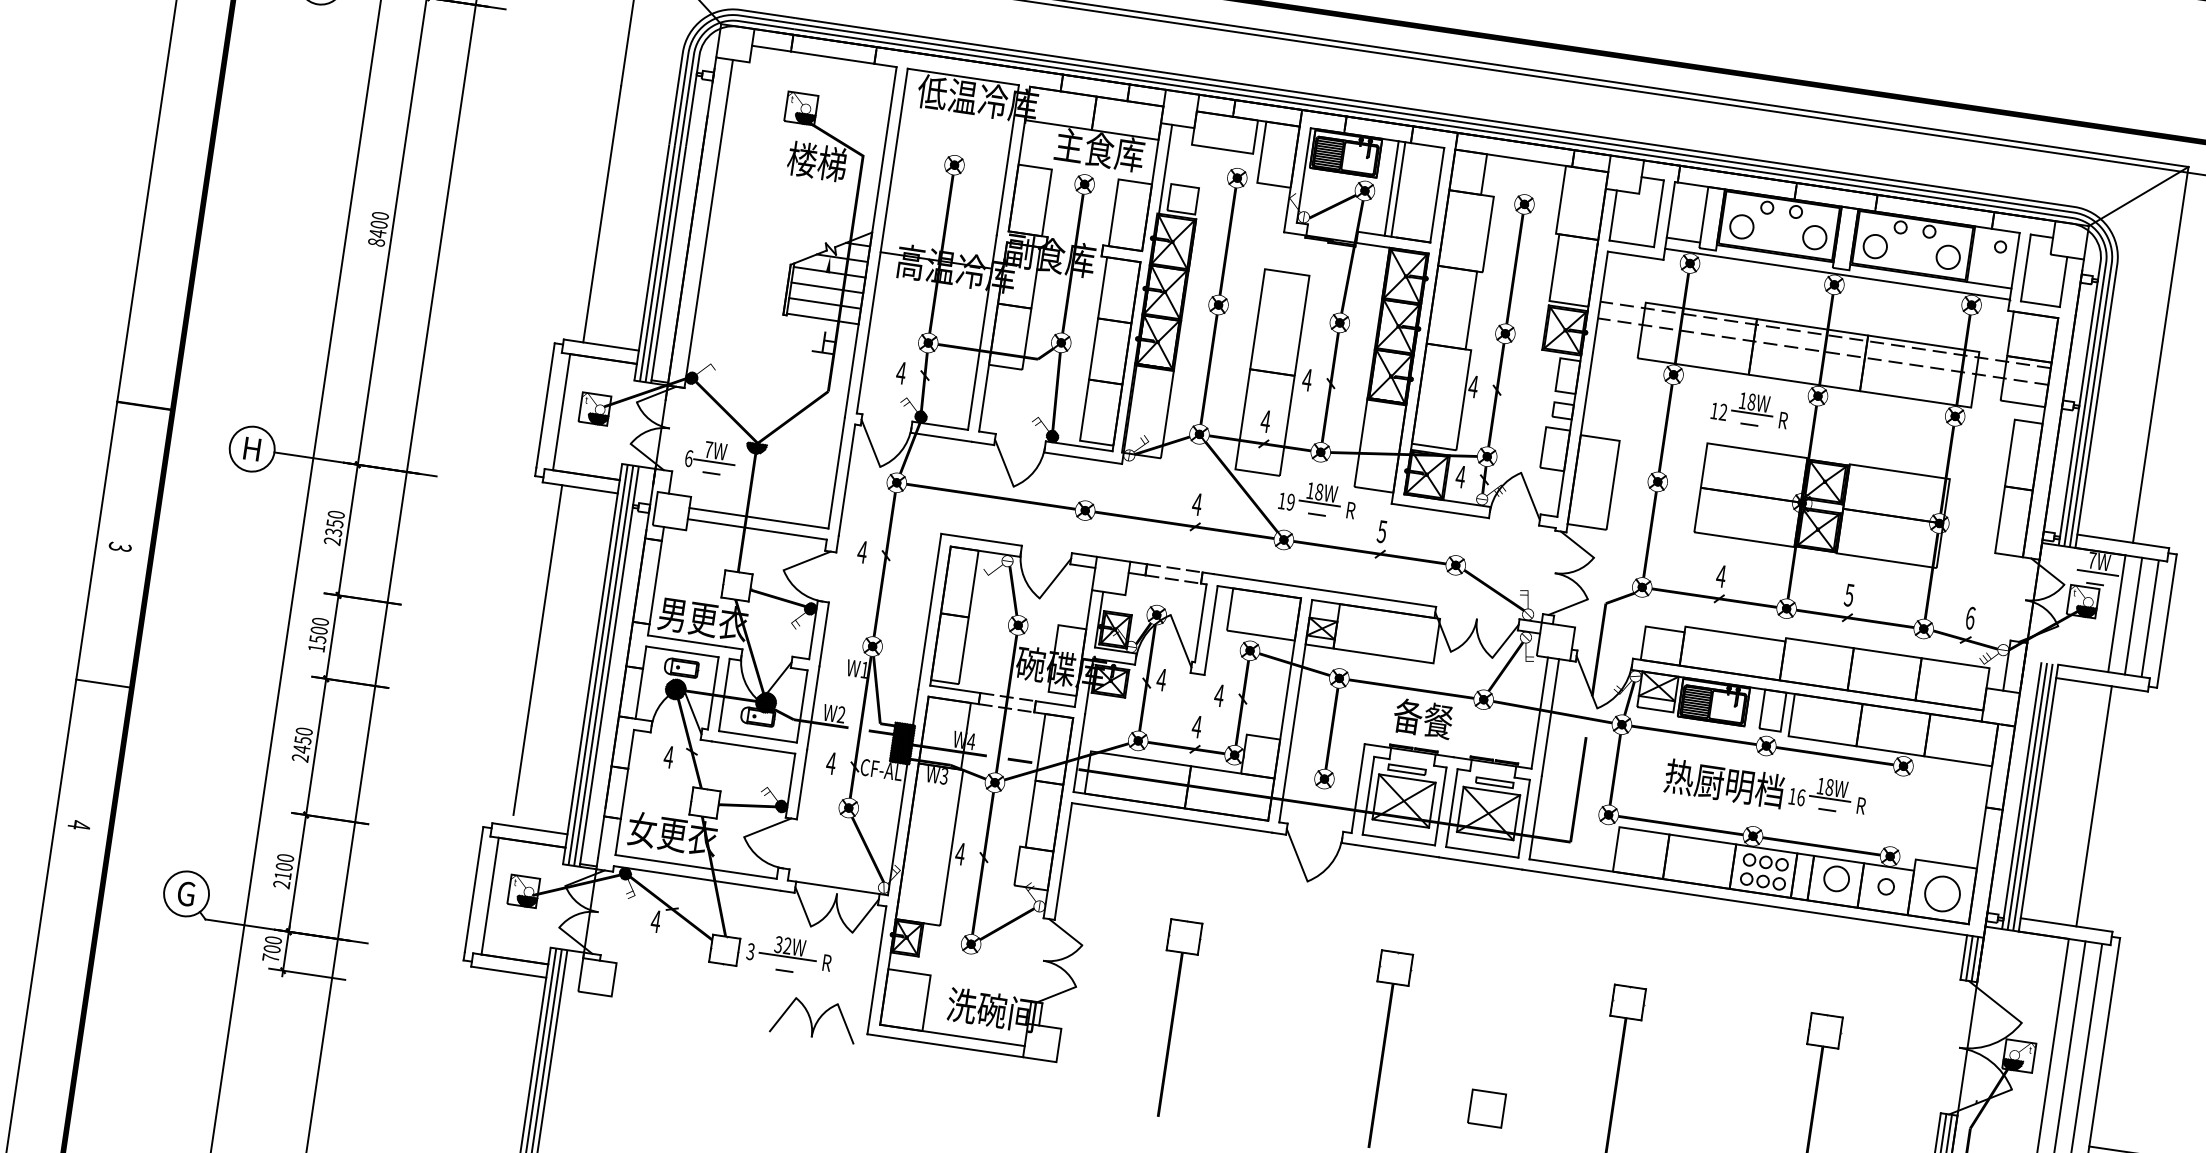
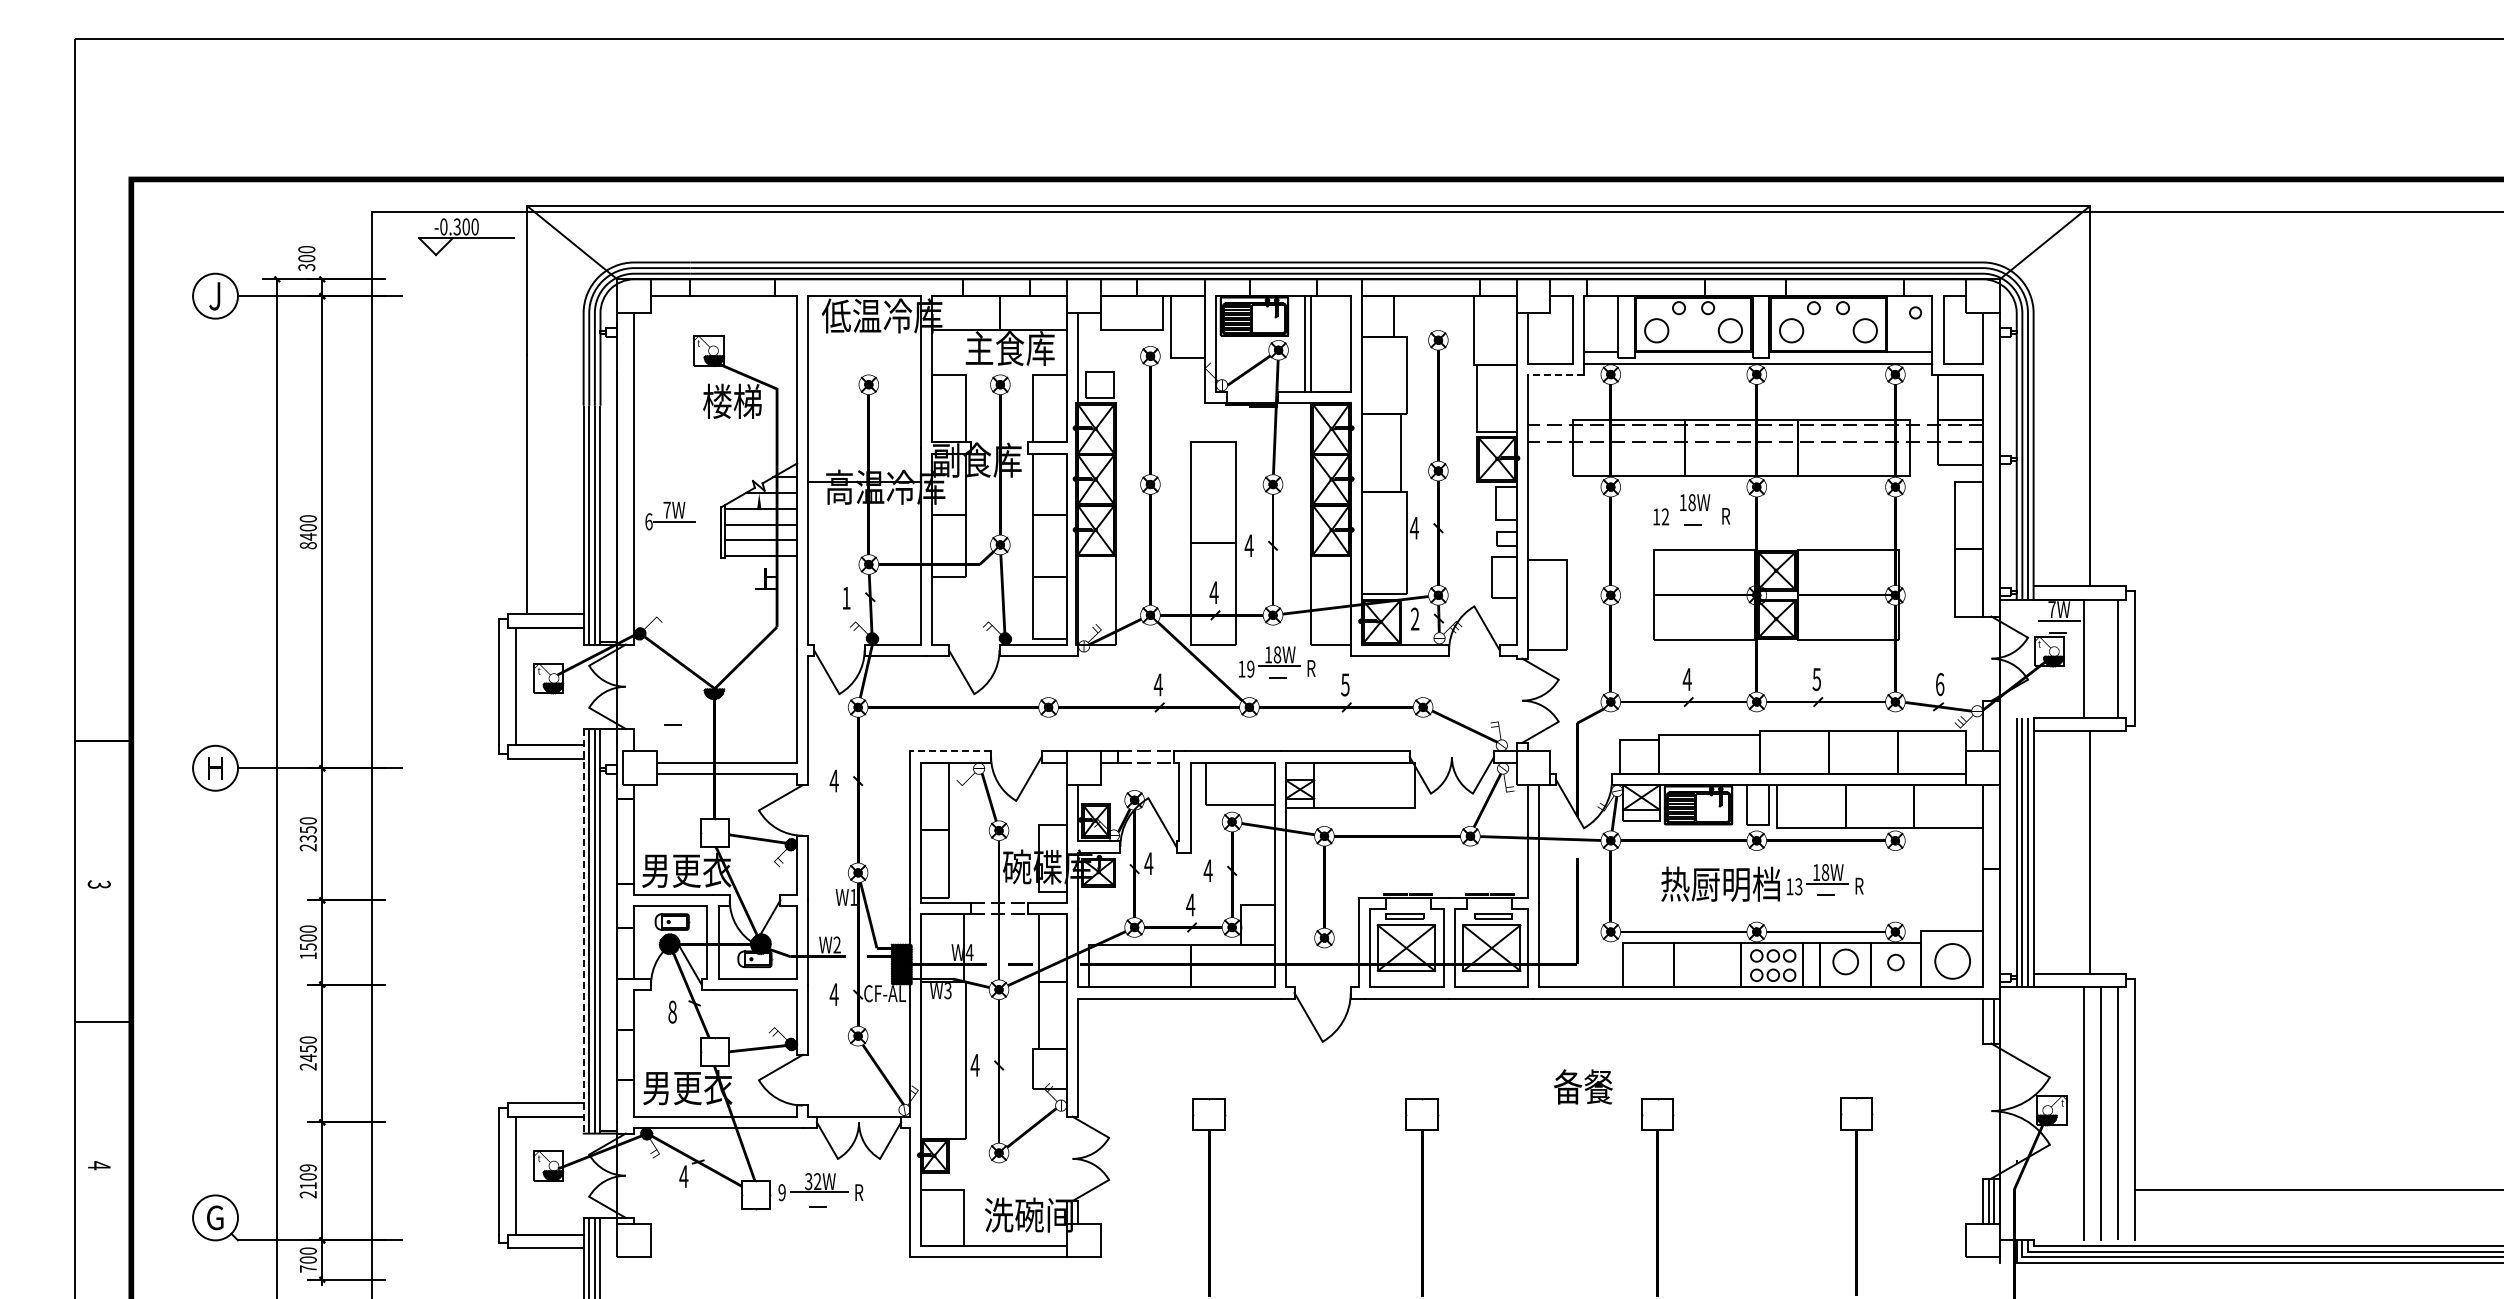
line: (1635, 255) -> (1555, 374), solid -> dashed
text: (901, 373) -> (846, 598), 4 -> 1
line: (1751, 413) -> (1693, 513), removed
part: (711, 455) -> (670, 515), moved
text: (1460, 476) -> (1414, 618), 4 -> 2
line: (981, 539) -> (950, 751), solid -> dashed
line: (2134, 616) -> (2101, 658), removed
line: (537, 650) -> (527, 925), removed
line: (592, 664) -> (583, 931), solid -> dashed
text: (1423, 718) -> (1583, 1086), moved
text: (668, 756) -> (672, 1011), 4 -> 8
text: (1800, 797) -> (1798, 886), 16 -> 13
text: (641, 829) -> (656, 1087), 女更衣 -> 男更衣
text: (285, 857) -> (308, 1167), 2100 -> 2109
text: (750, 951) -> (781, 1192), 3 -> 9
line: (1969, 957) -> (1988, 1020), removed
part: (814, 1018) -> (854, 1249), removed
part: (1487, 1108) -> (1533, 1240), removed

